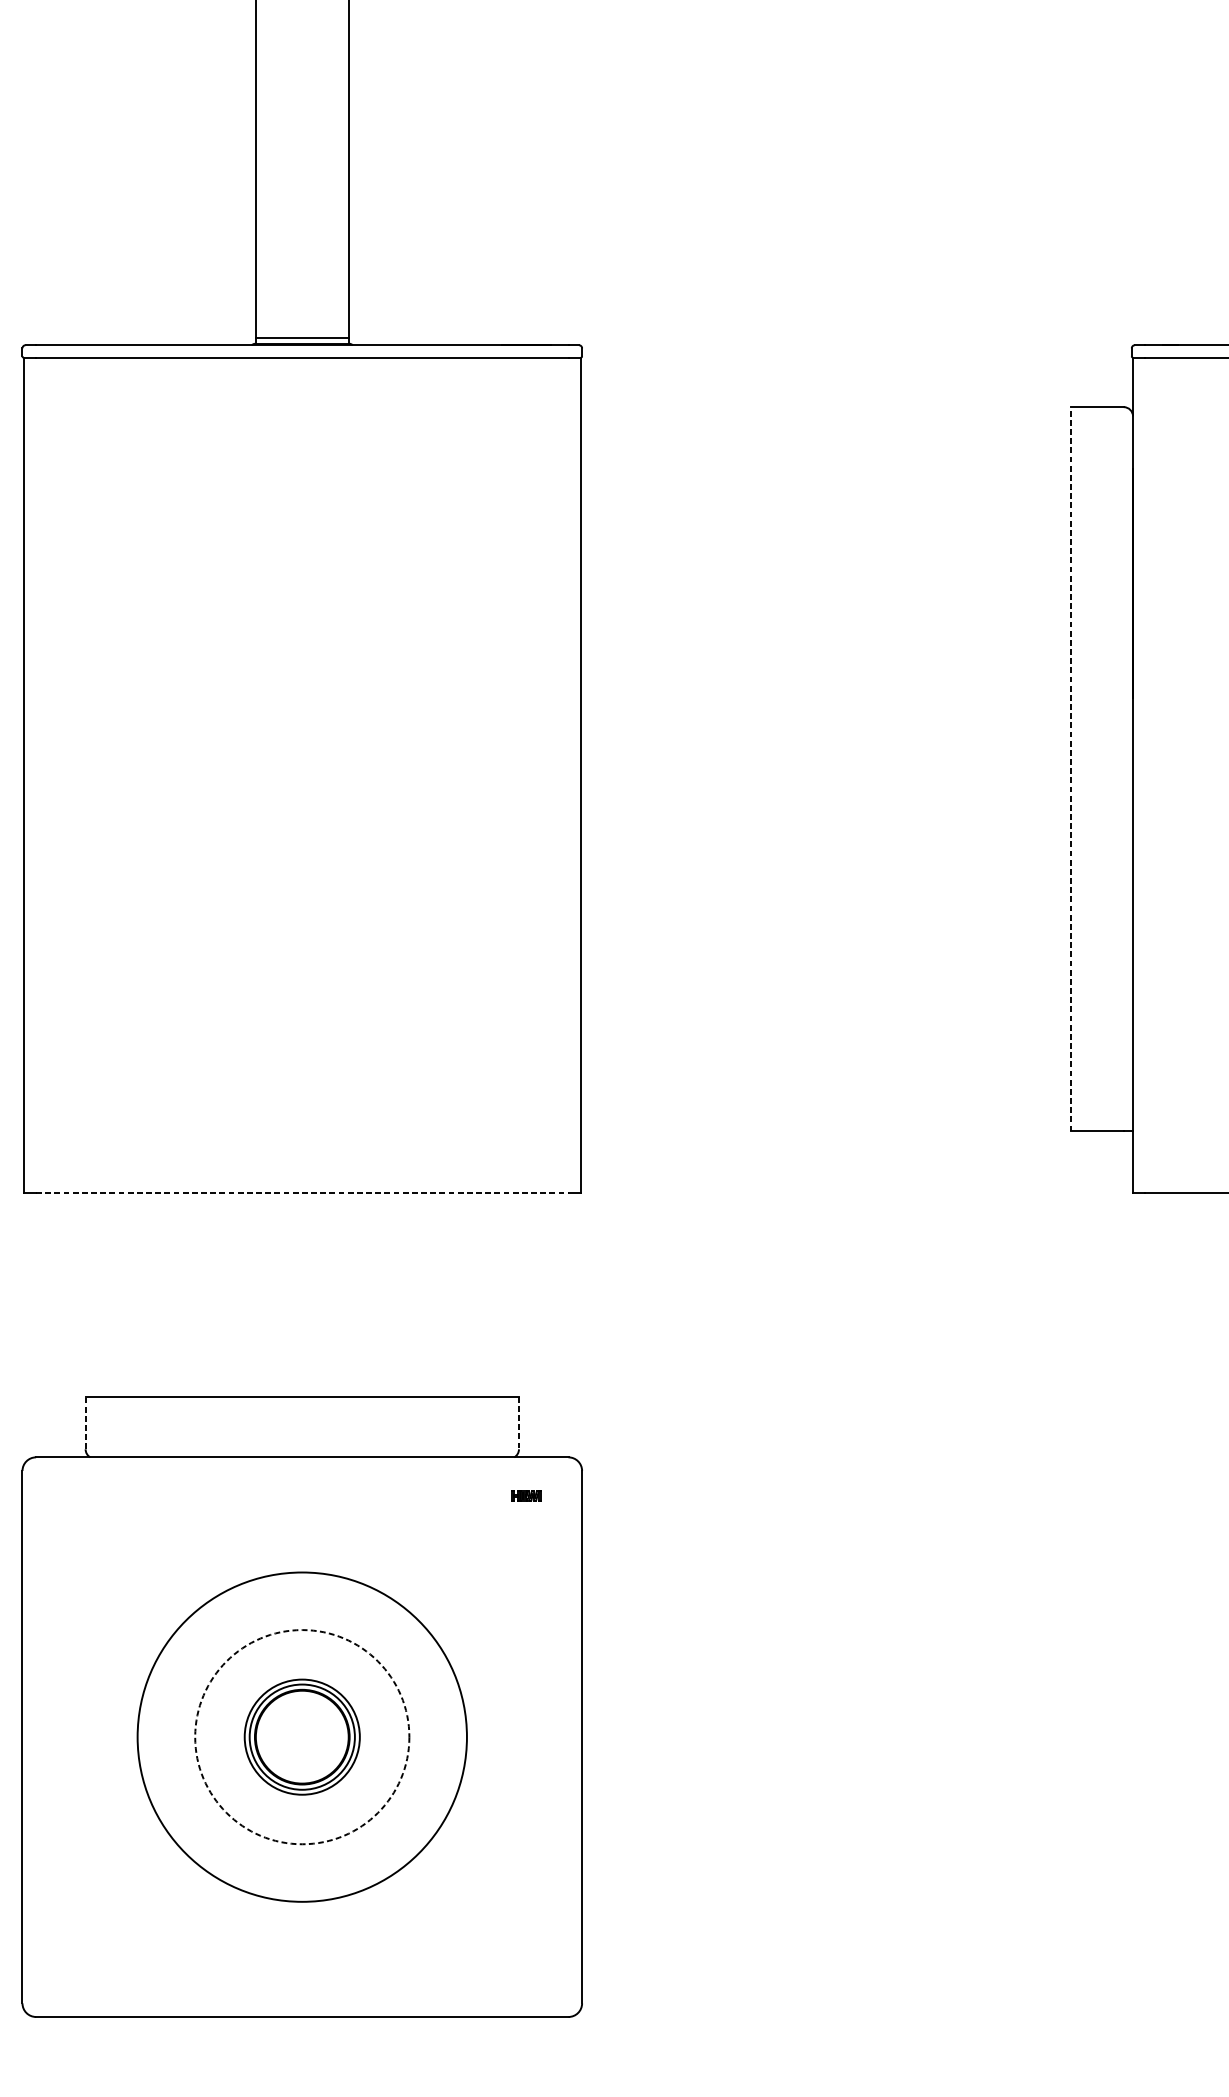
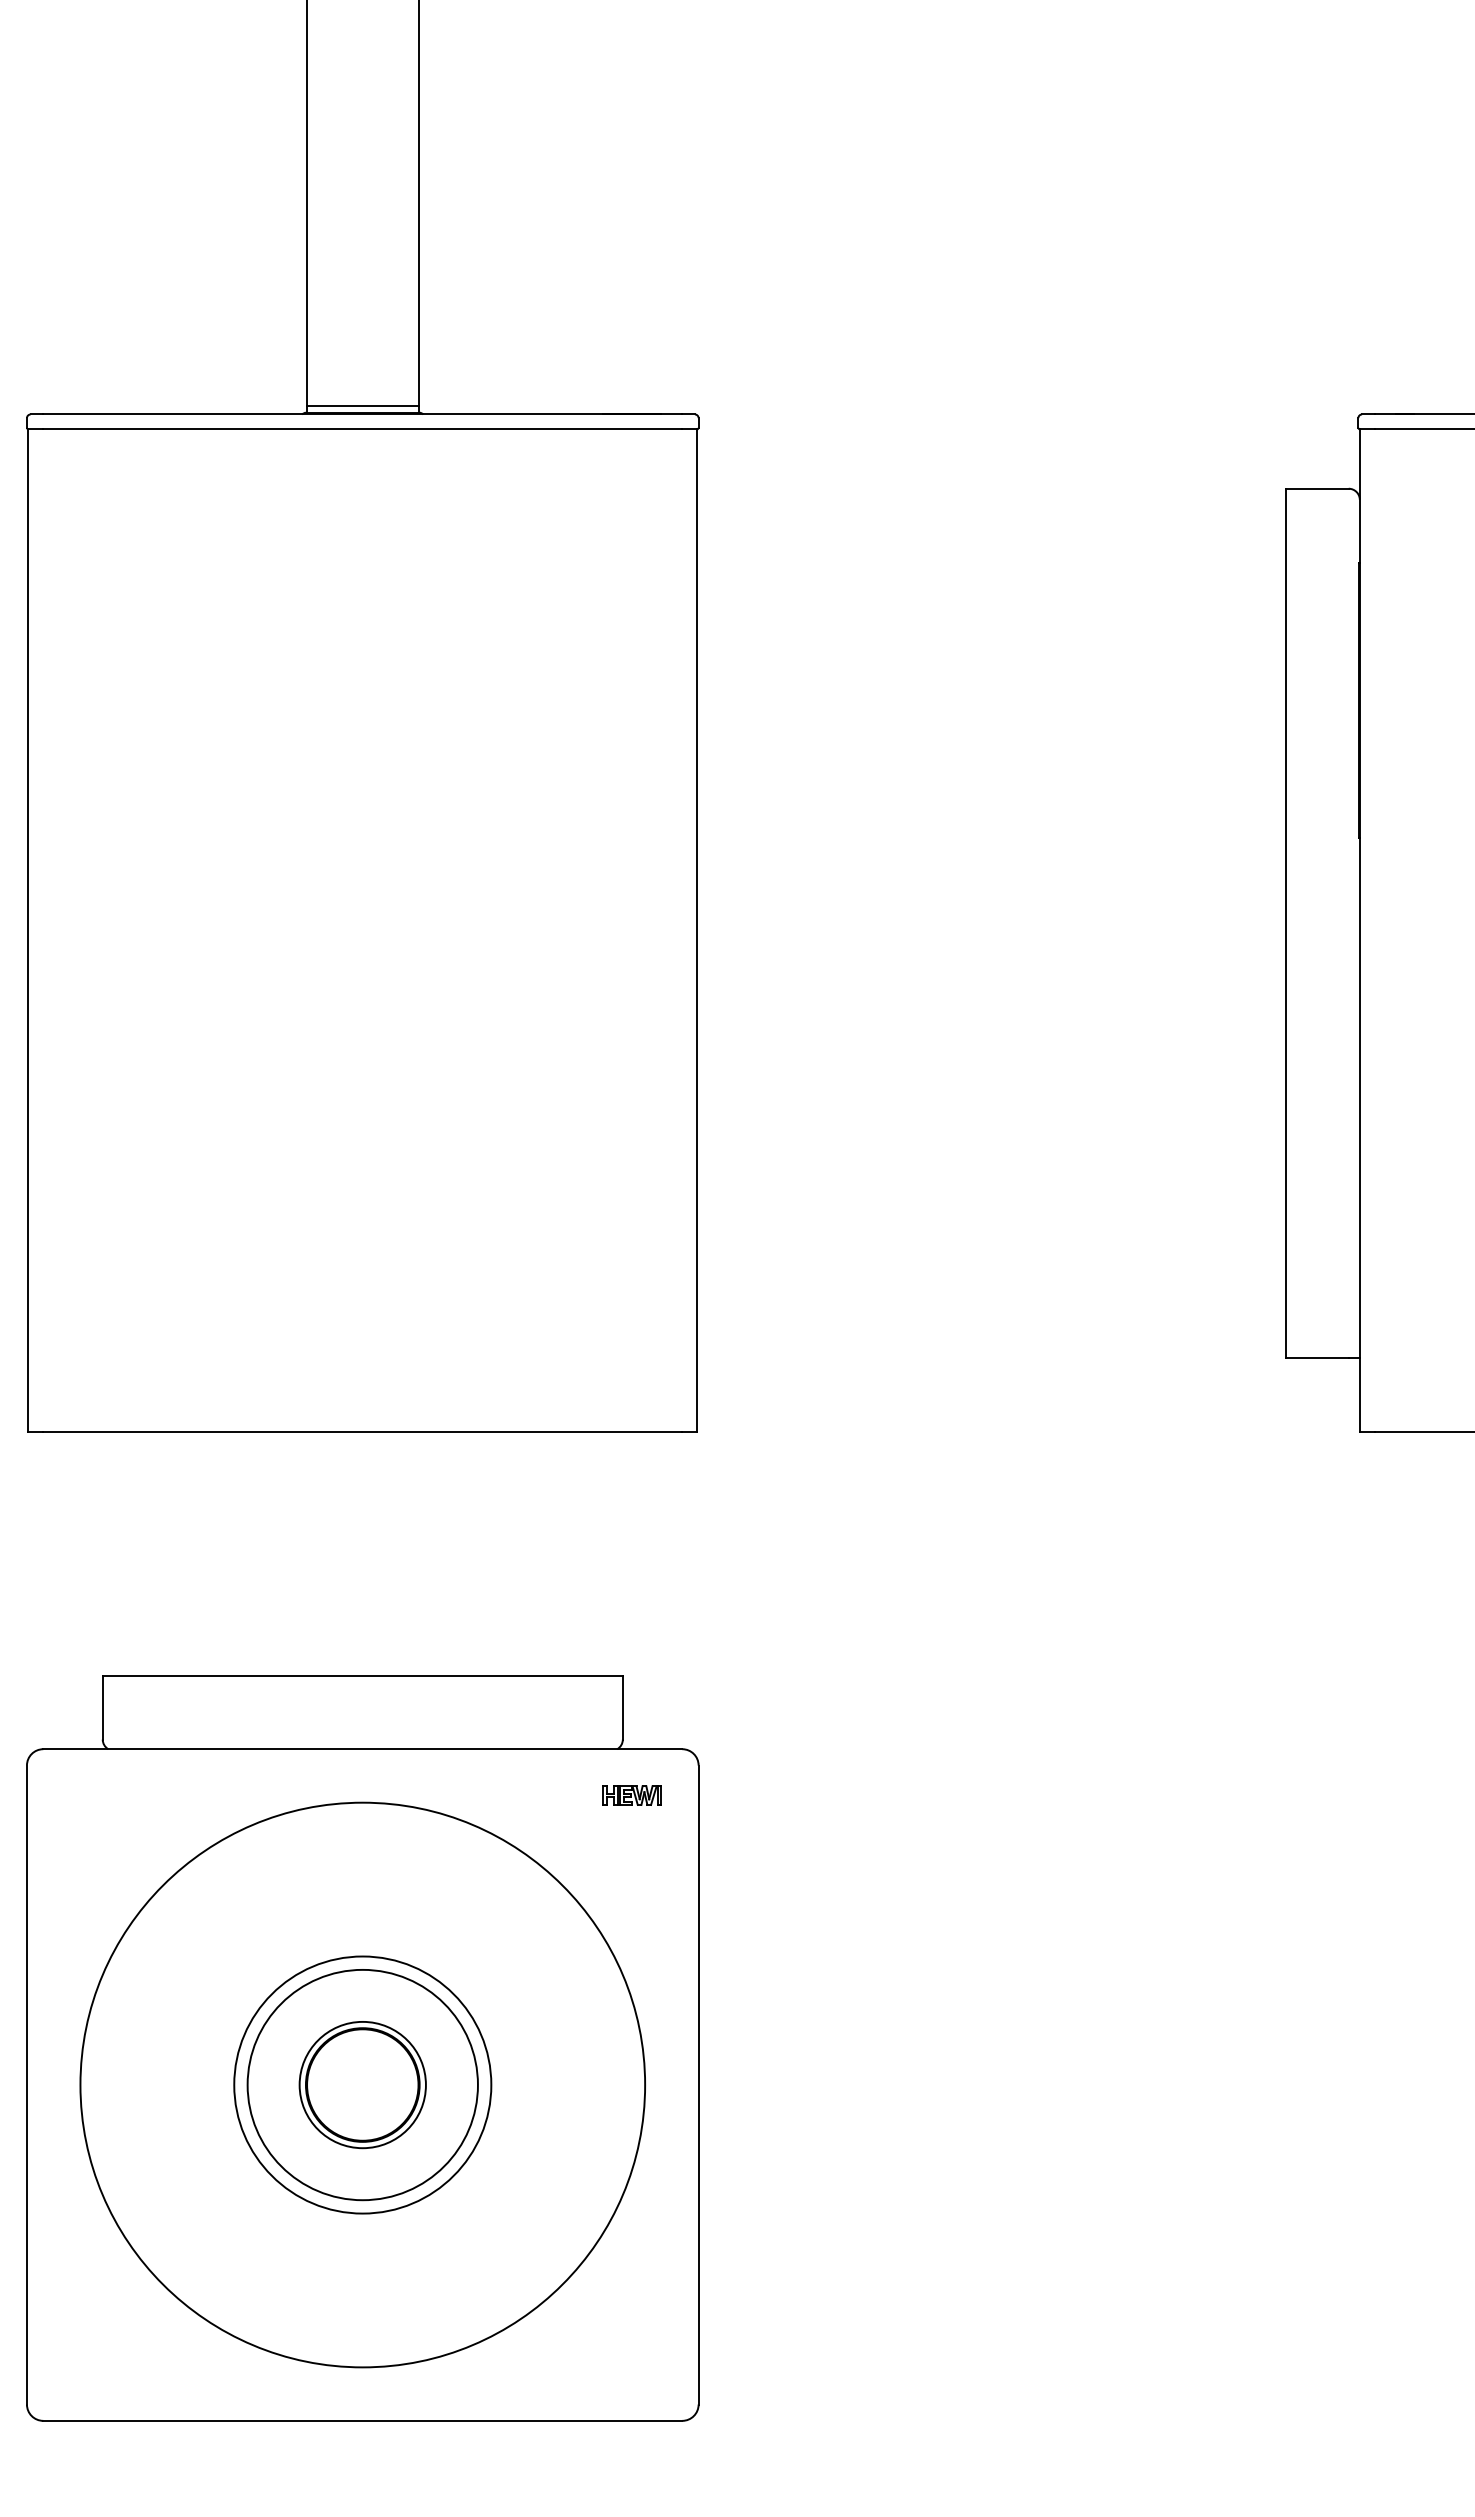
line: (1071, 769) -> (1285, 923), dashed -> solid
line: (302, 1193) -> (363, 1432), dashed -> solid
line: (85, 1422) -> (102, 1707), dashed -> solid
line: (518, 1422) -> (622, 1707), dashed -> solid
part: (526, 1495) -> (631, 1795), size x1.67
circle: (302, 1736) -> (362, 2084), dashed -> solid
circle: (302, 1736) -> (362, 2084), size x1.43
circle: (302, 1736) -> (362, 2084), size x1.67

